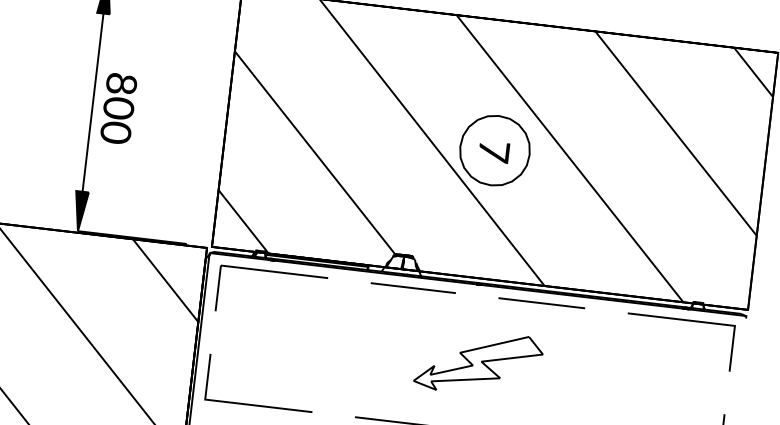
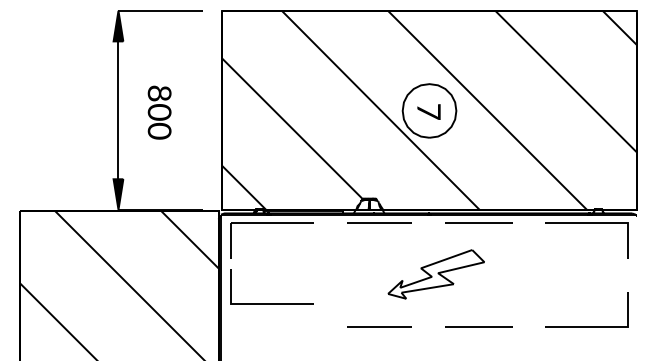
text: (118, 108) -> (159, 112), moved
curve: (257, 405) -> (271, 303), moved

